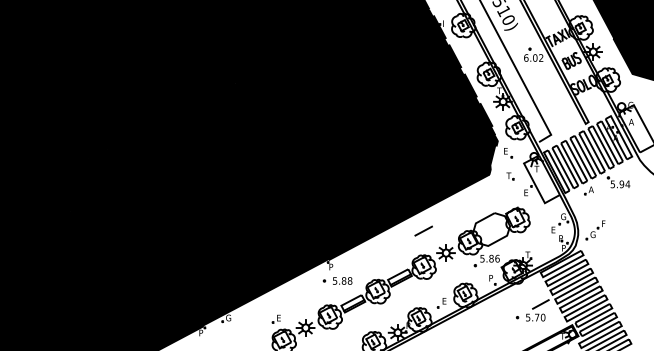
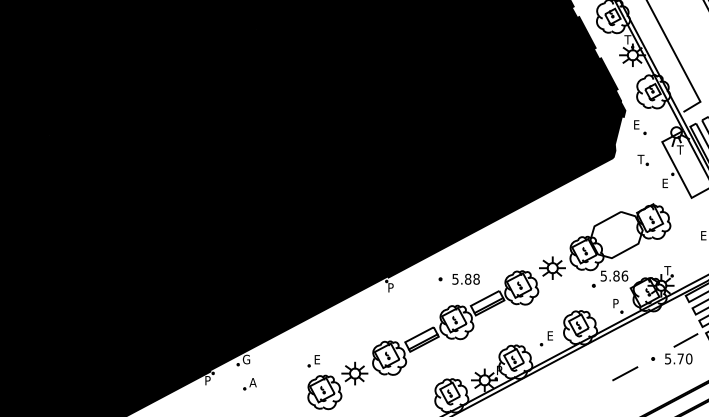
line: (423, 230) -> (624, 372), moved
part: (337, 280) -> (458, 278), moved
part: (230, 335) -> (249, 384), added

